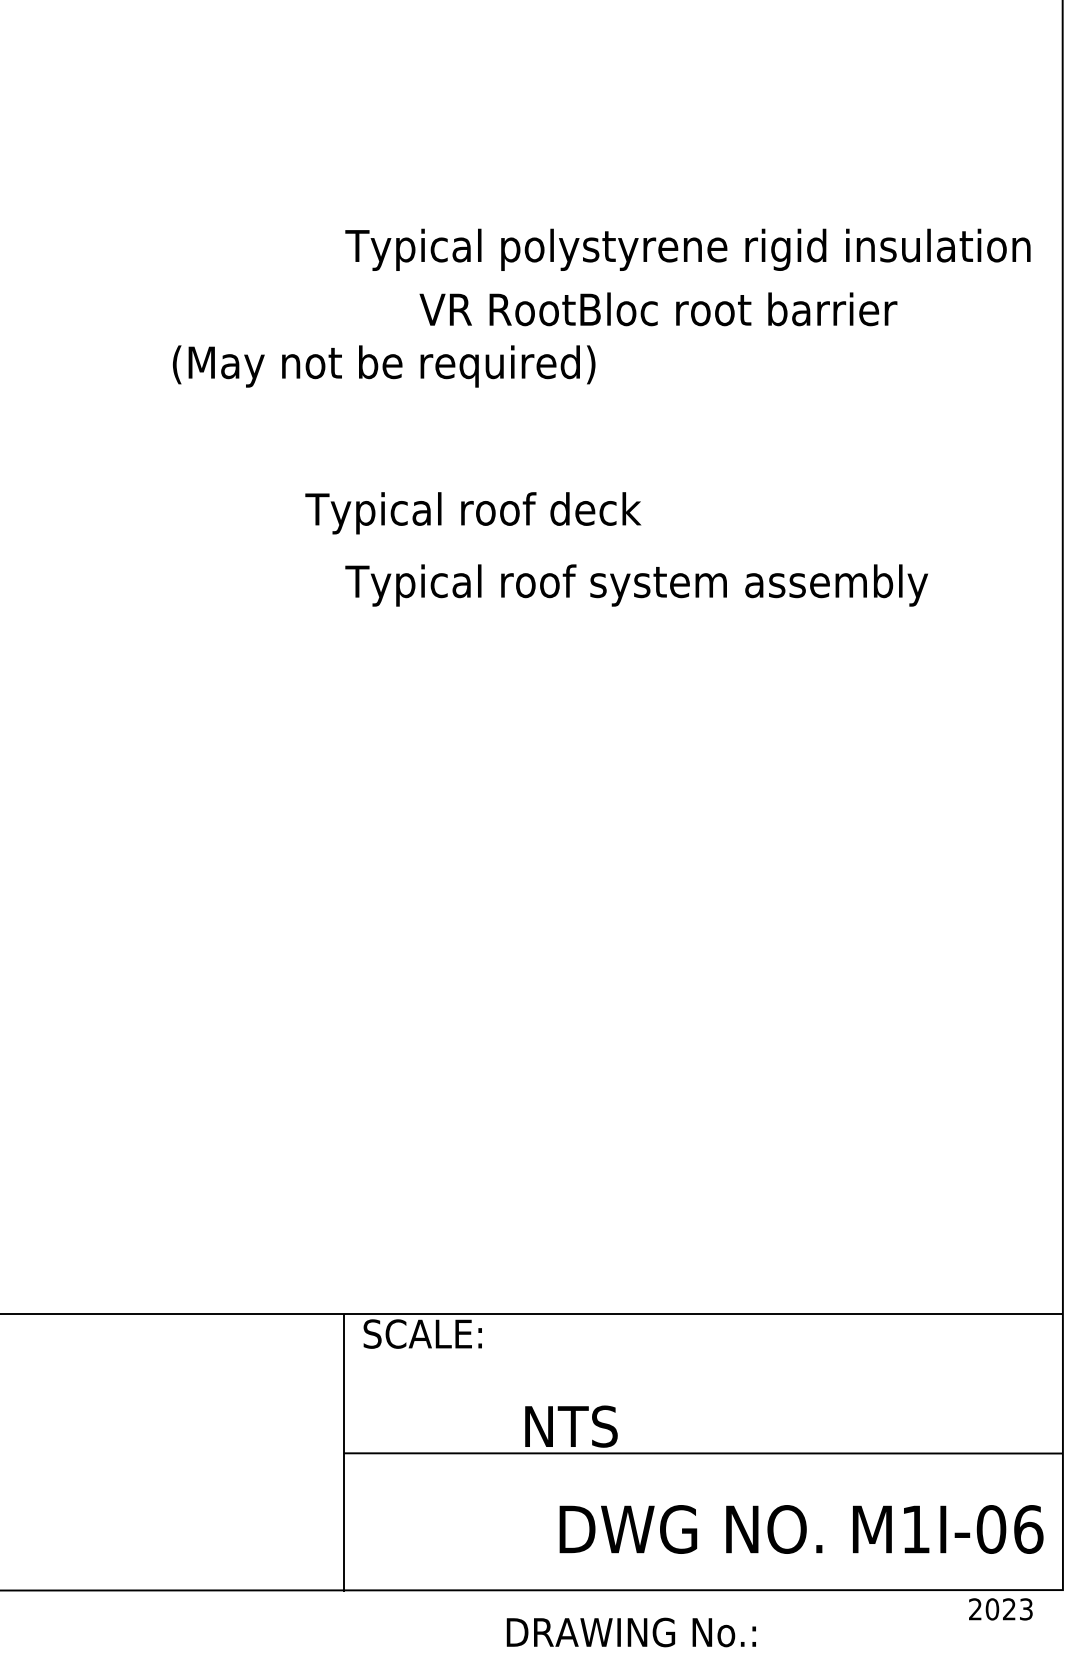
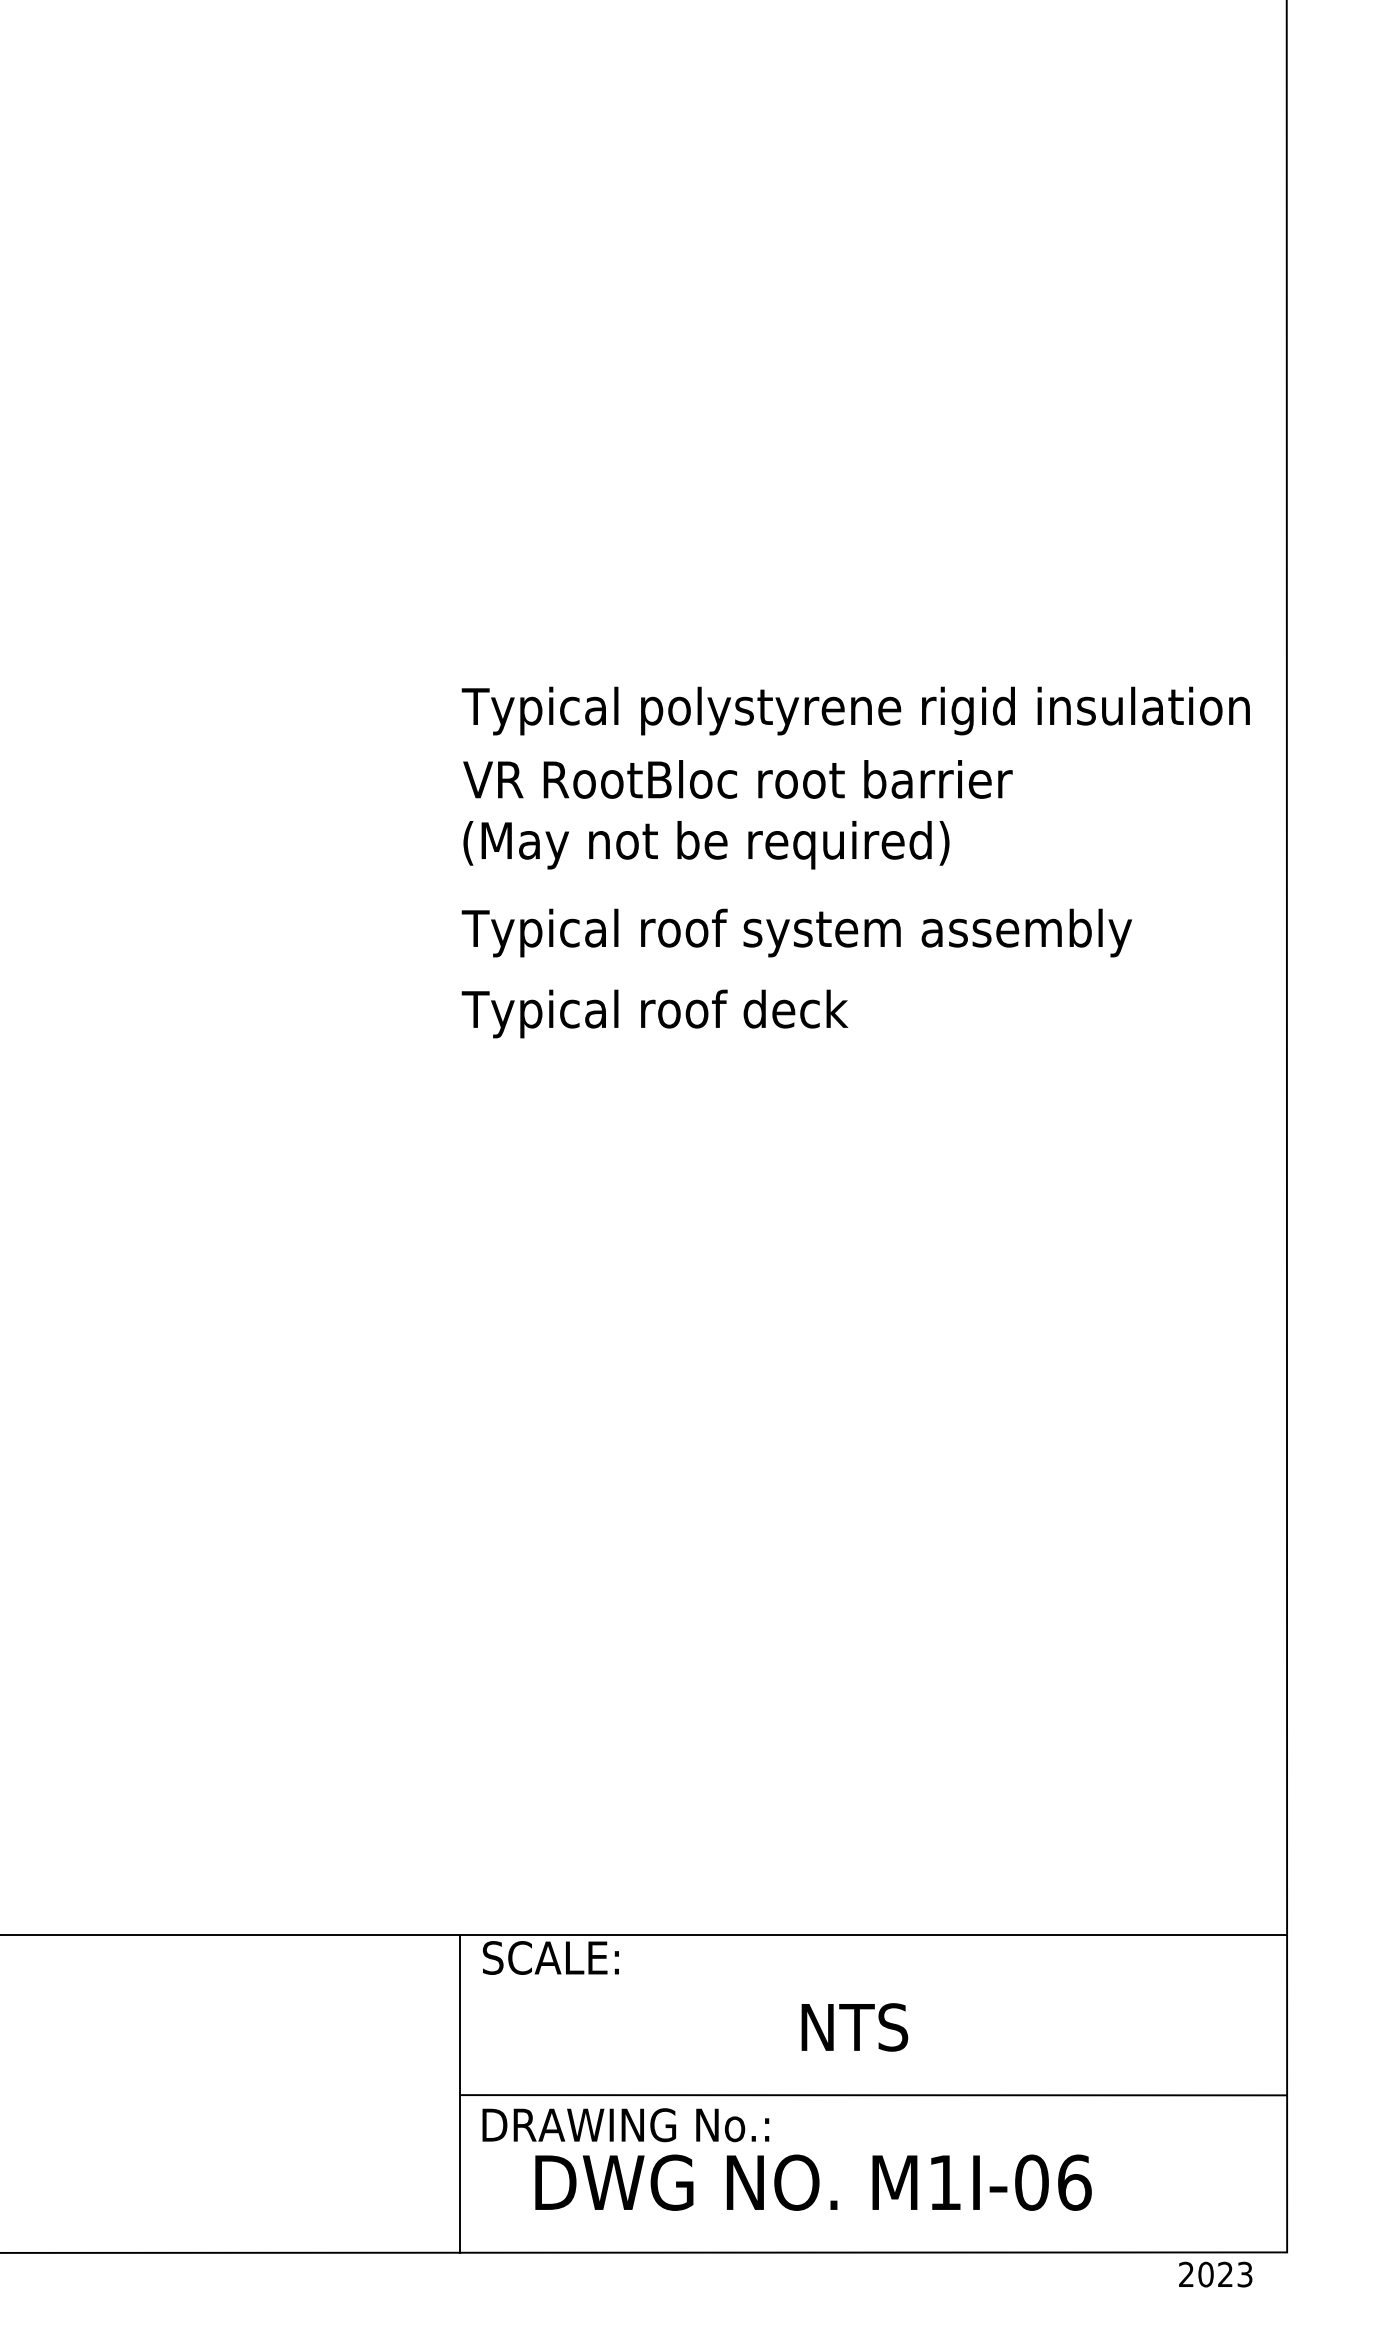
text: (658, 309) -> (737, 779), moved
text: (384, 366) -> (706, 845), moved
text: (472, 512) -> (654, 1013), moved
text: (636, 585) -> (796, 932), moved
text: (571, 1426) -> (854, 2027), moved
text: (801, 1529) -> (813, 2182), moved
text: (631, 1632) -> (625, 2125), moved

